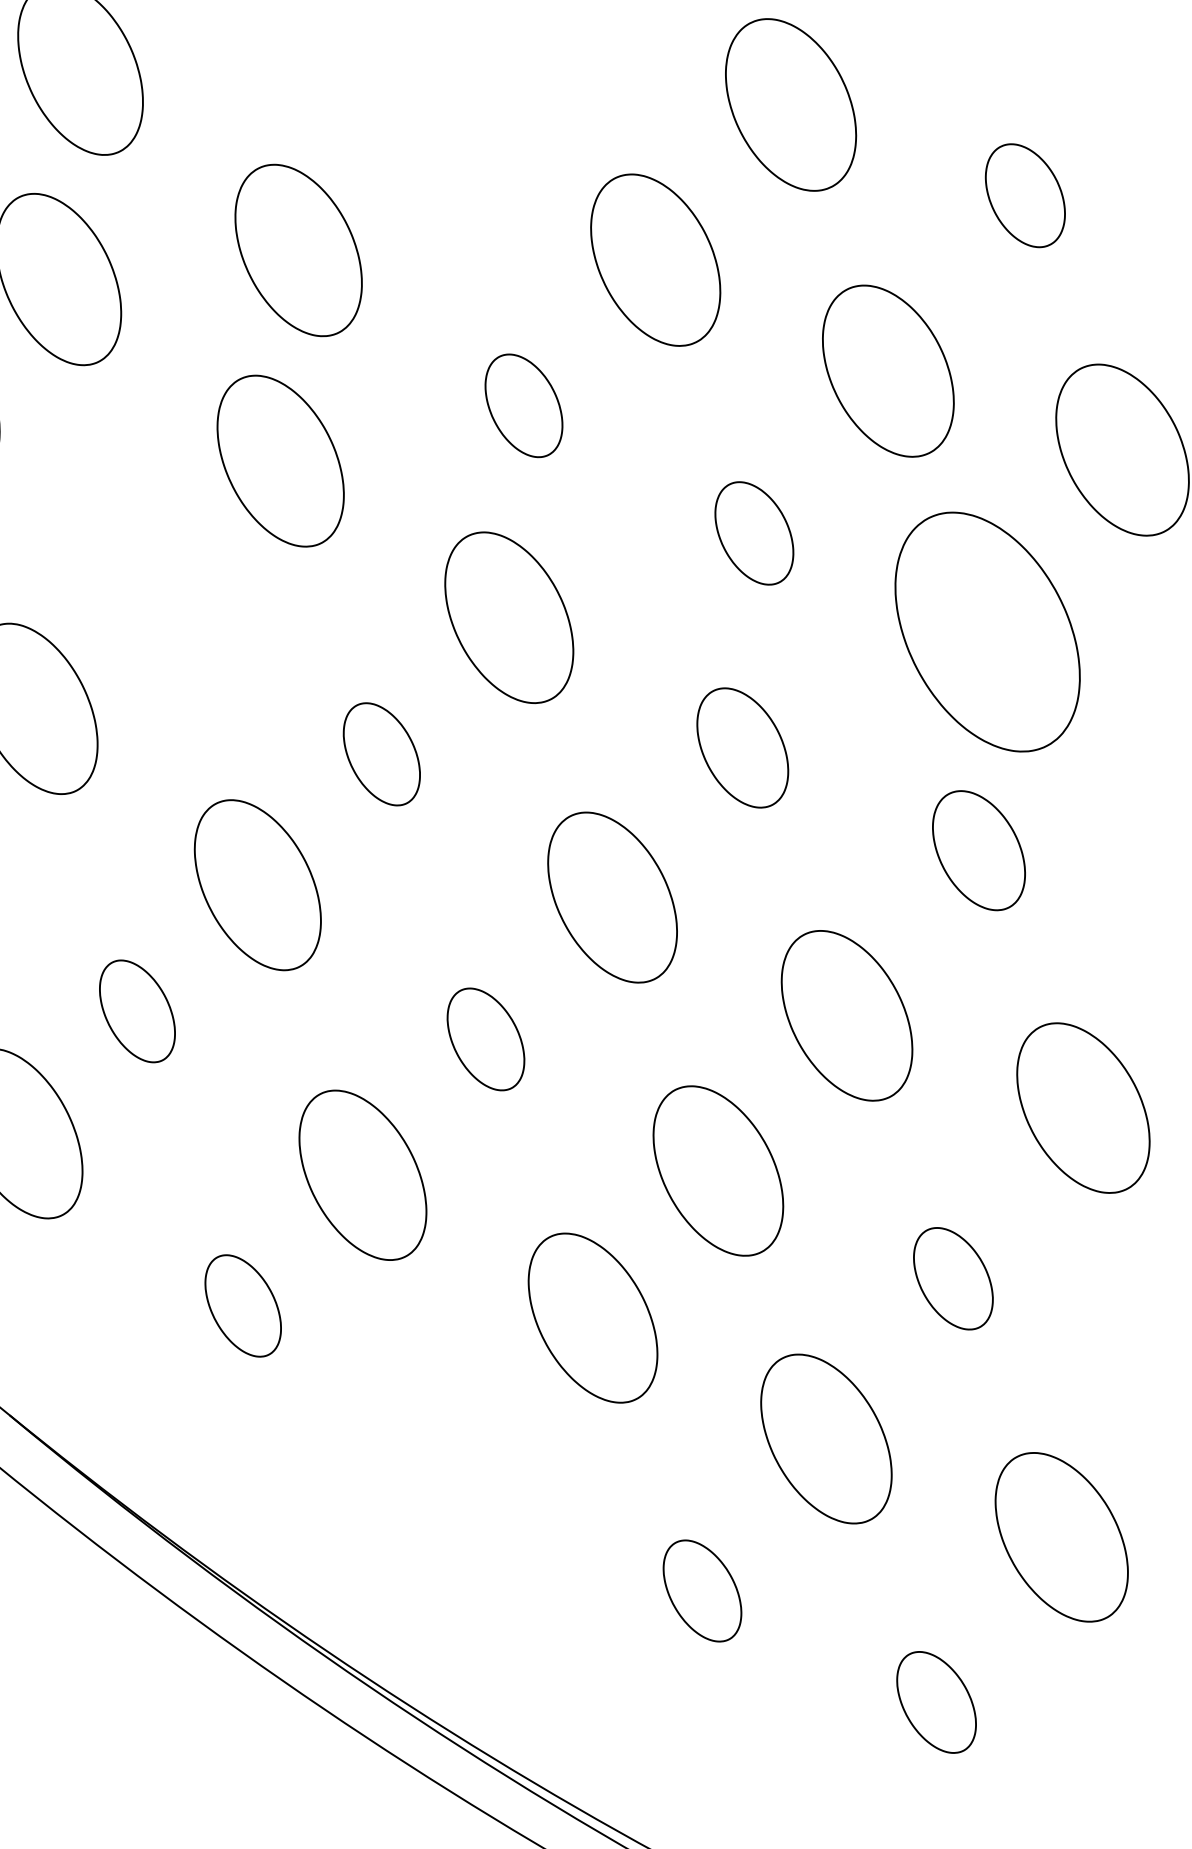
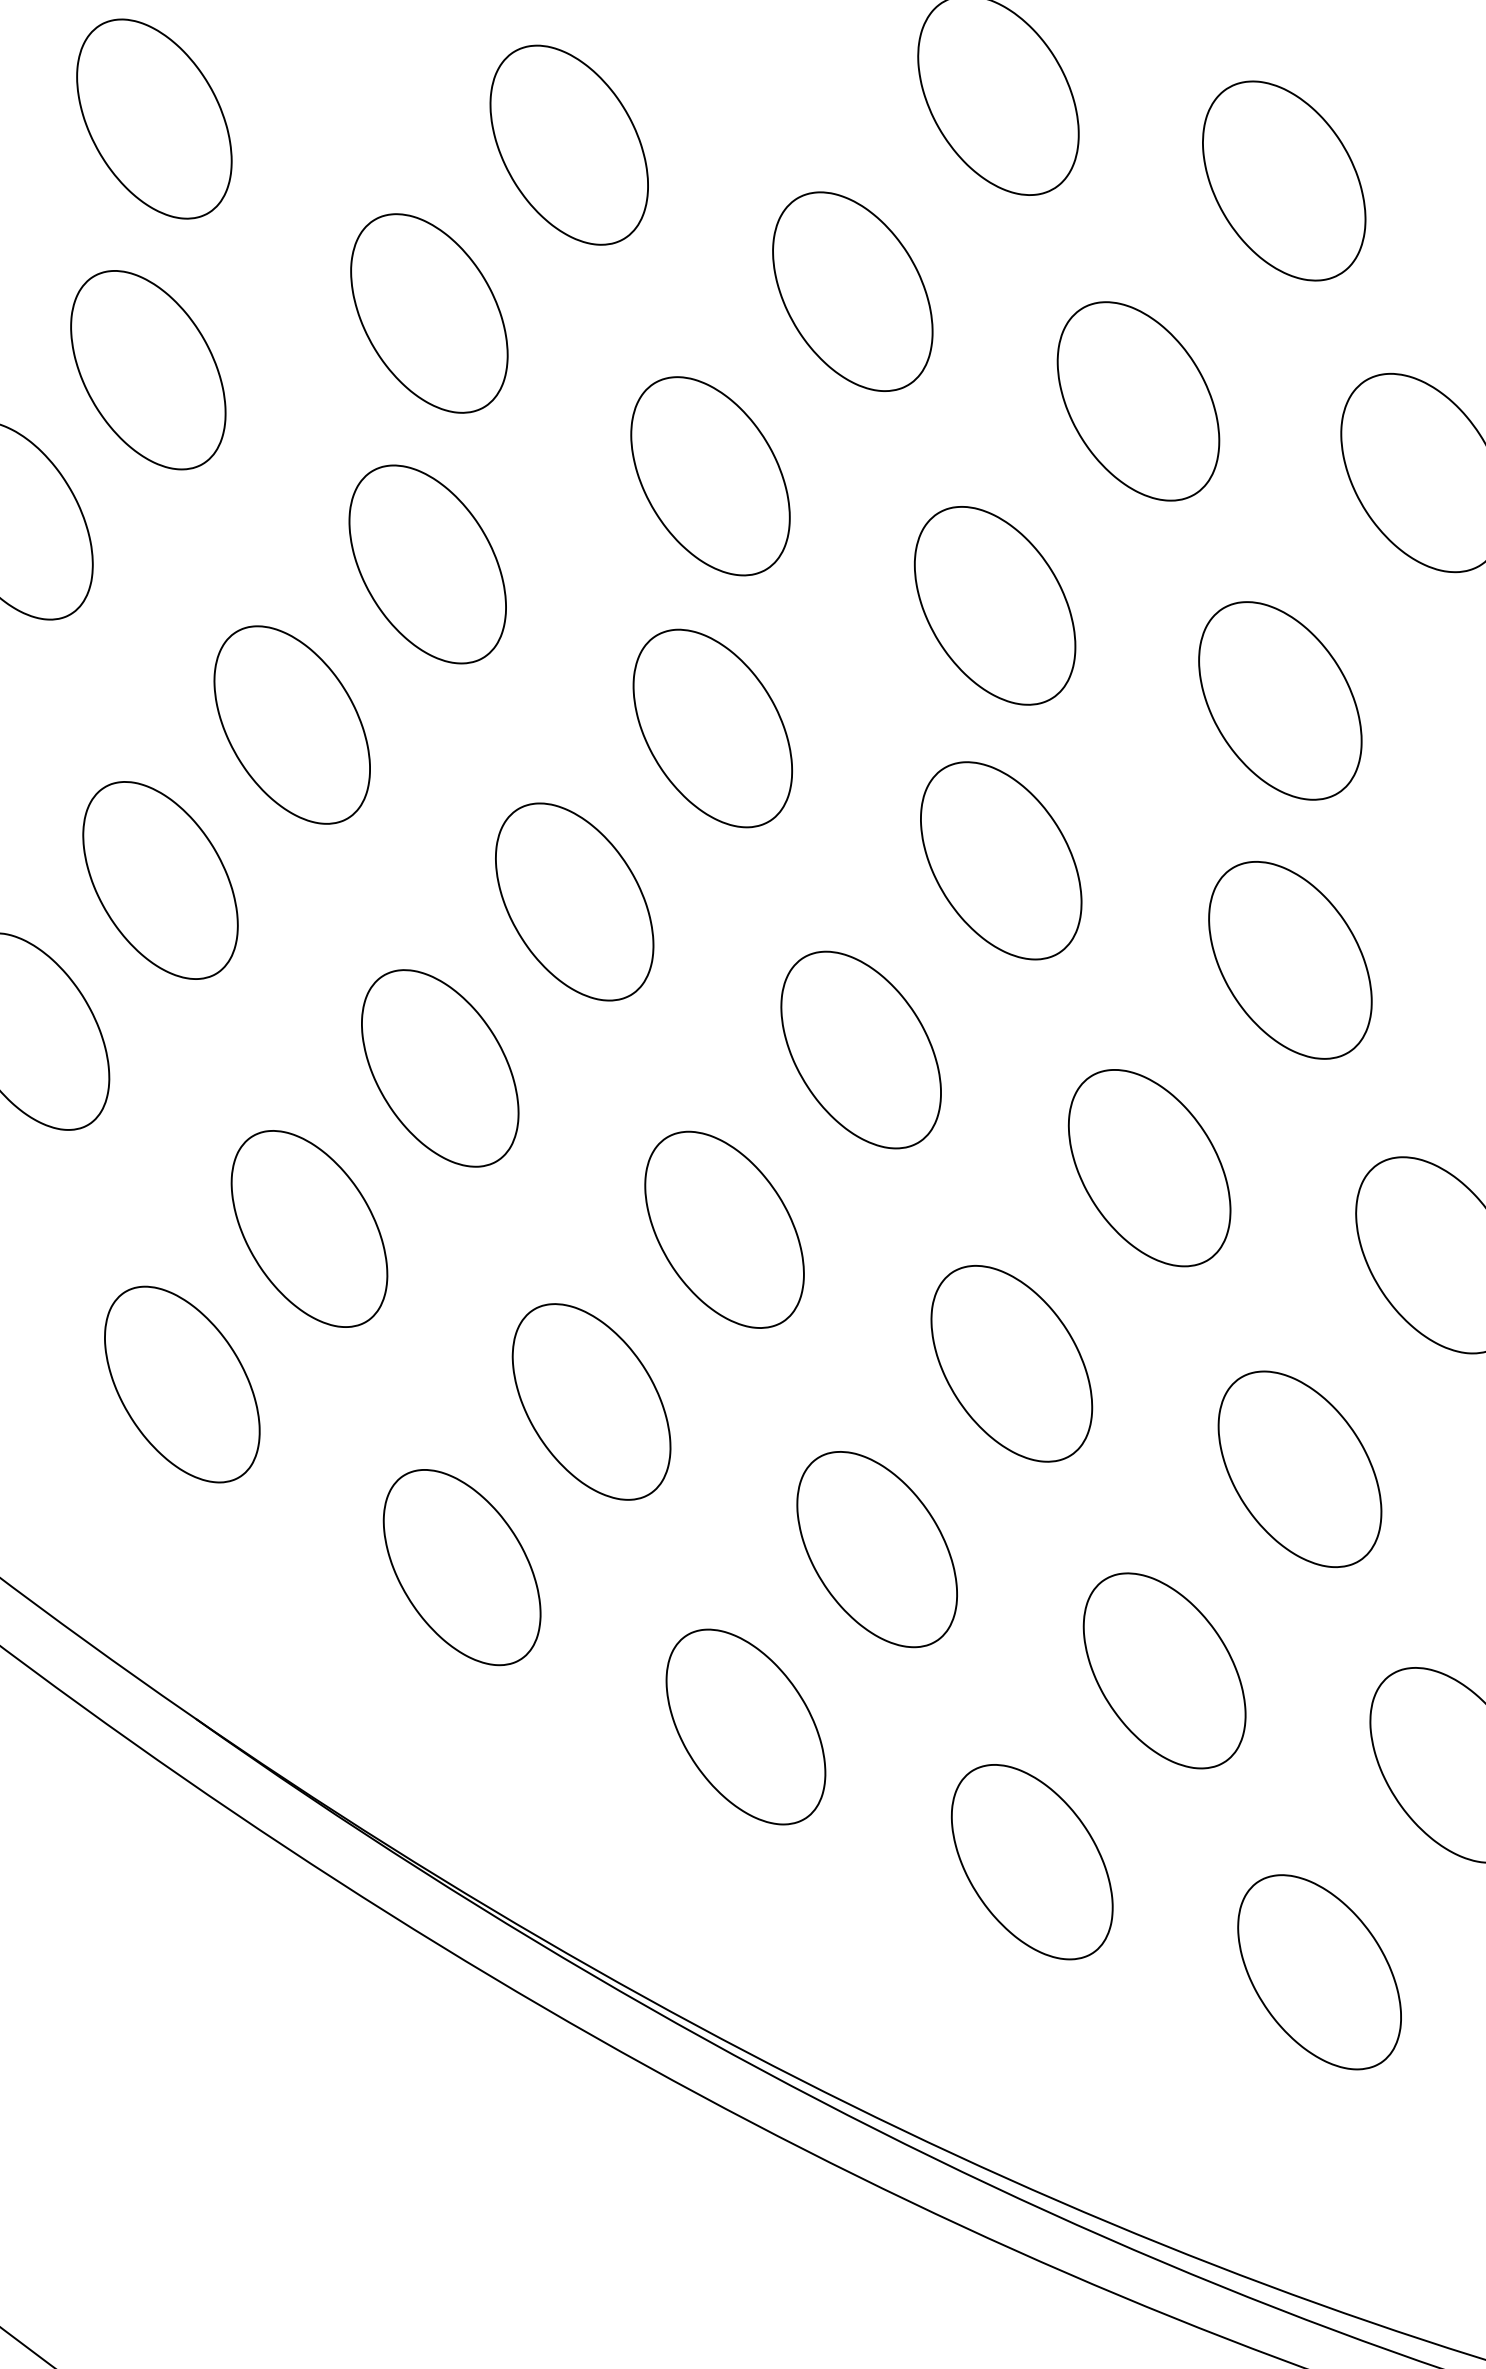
part: (426, 117) -> (568, 144), added
part: (1025, 195) -> (1284, 180), size x1.67
part: (523, 405) -> (710, 476), size x1.67
part: (753, 533) -> (994, 605), size x1.67
part: (155, 586) -> (291, 724), added
part: (987, 631) -> (1280, 700), size x0.71
part: (742, 747) -> (1001, 860), size x1.43
part: (381, 753) -> (574, 901), size x1.67
part: (979, 850) -> (1290, 960), size x1.43
part: (137, 1010) -> (309, 1228), size x1.67
part: (485, 1039) -> (724, 1229), size x1.67
part: (952, 1278) -> (1299, 1469), size x1.67
part: (242, 1305) -> (461, 1567), size x1.67
part: (470, 1458) -> (745, 1726), added
part: (701, 1591) -> (1031, 1862), size x1.67
part: (936, 1702) -> (1319, 1972), size x1.67

